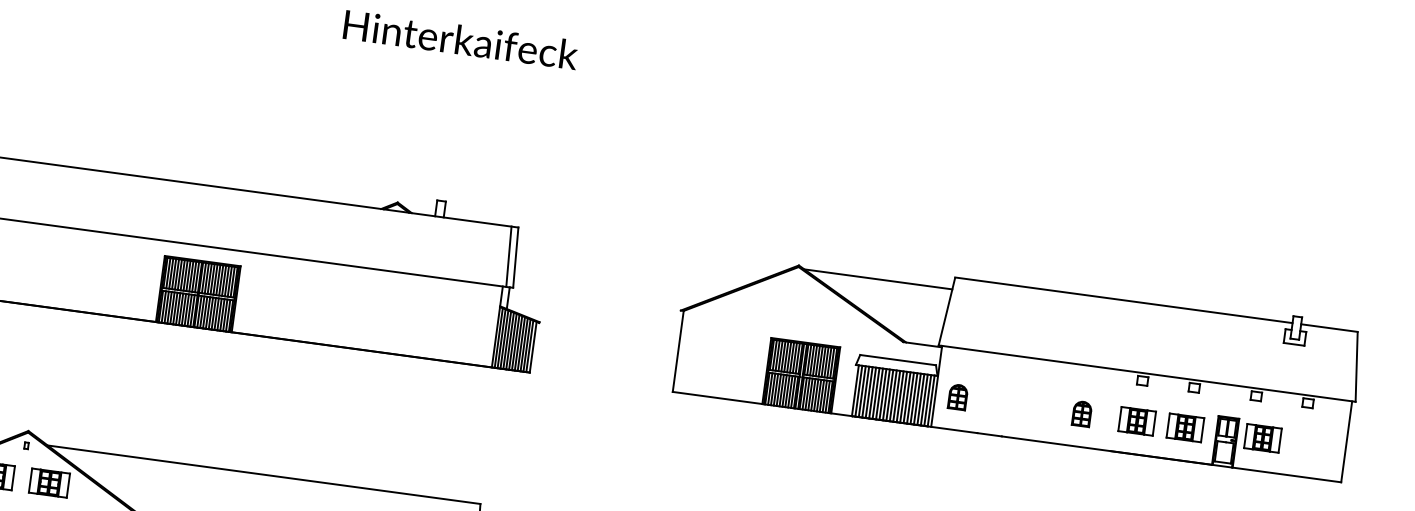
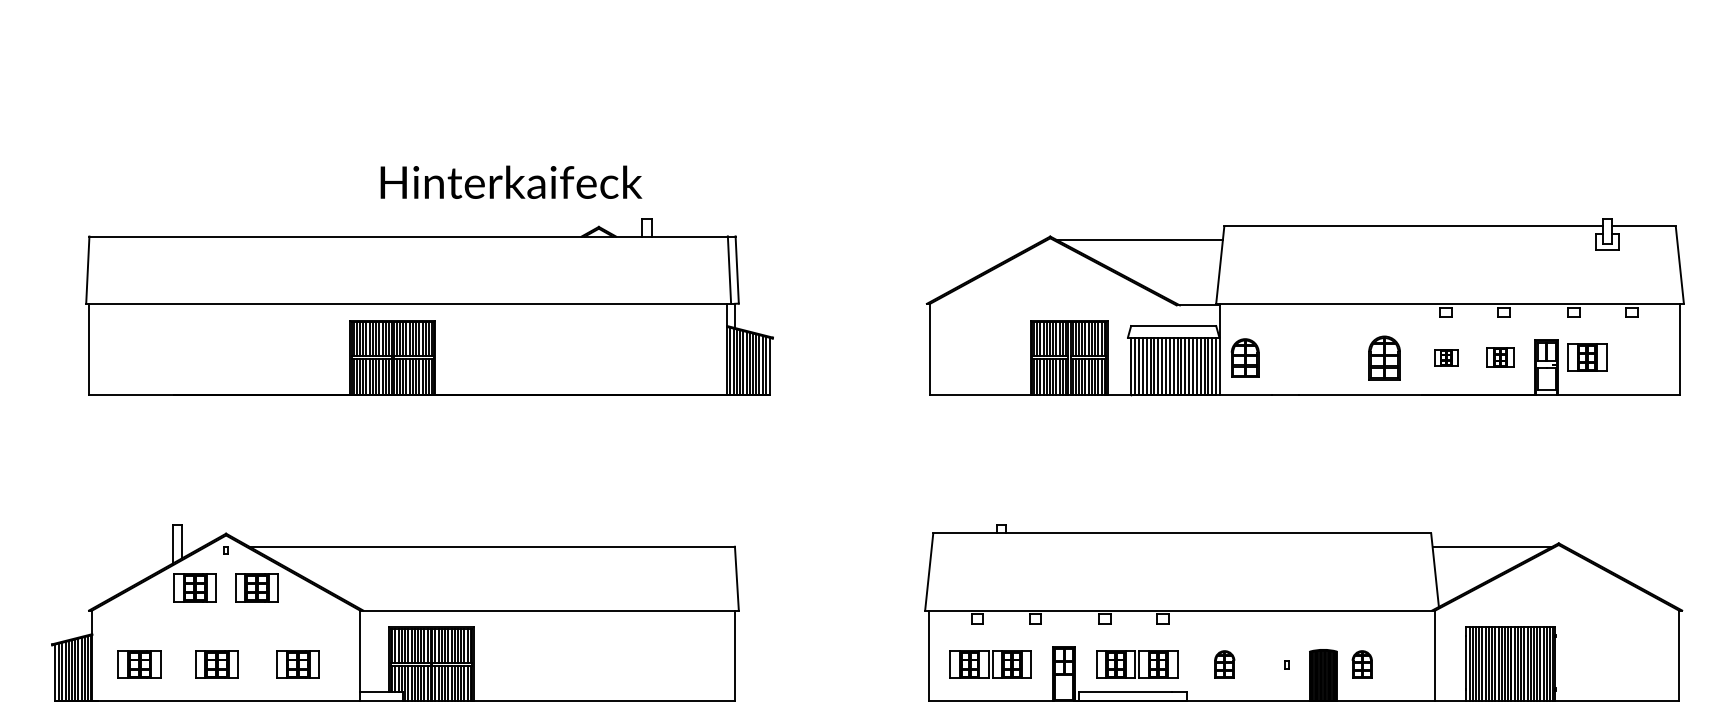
text: (461, 39) -> (511, 181), moved
part: (957, 396) -> (1244, 357), size x1.4
part: (1081, 413) -> (1383, 357), size x1.6
part: (1137, 421) -> (1446, 357), size x0.6
part: (1185, 427) -> (1500, 357), size x0.7

